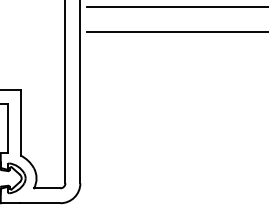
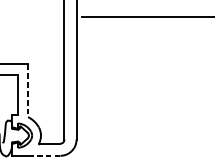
line: (20, 122) -> (27, 90), solid -> dashed
line: (39, 203) -> (43, 156), solid -> dashed

